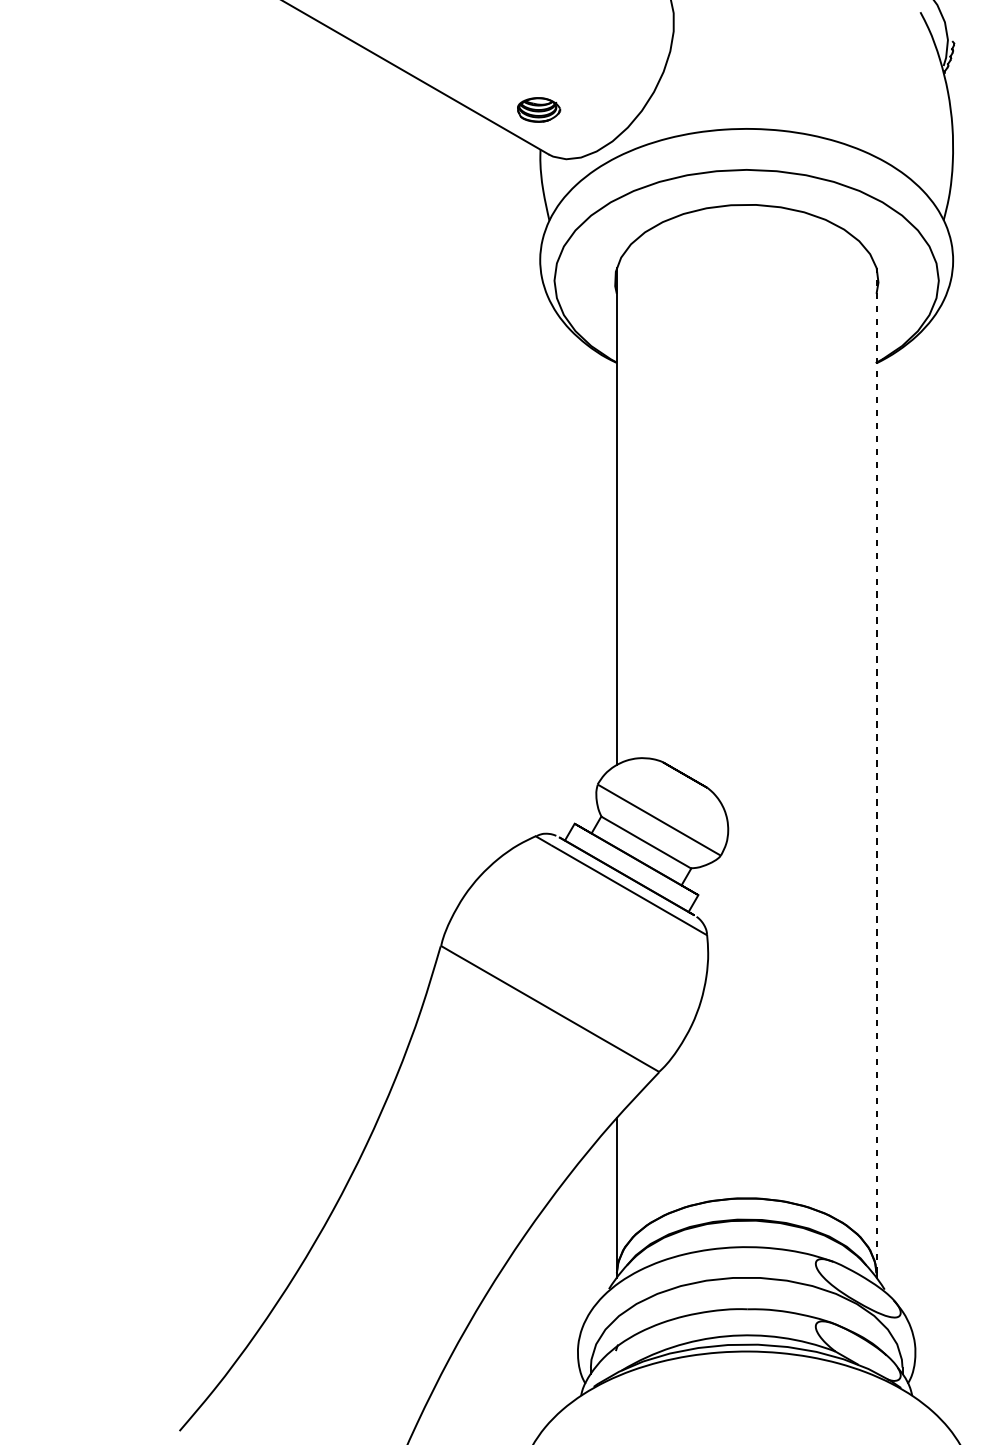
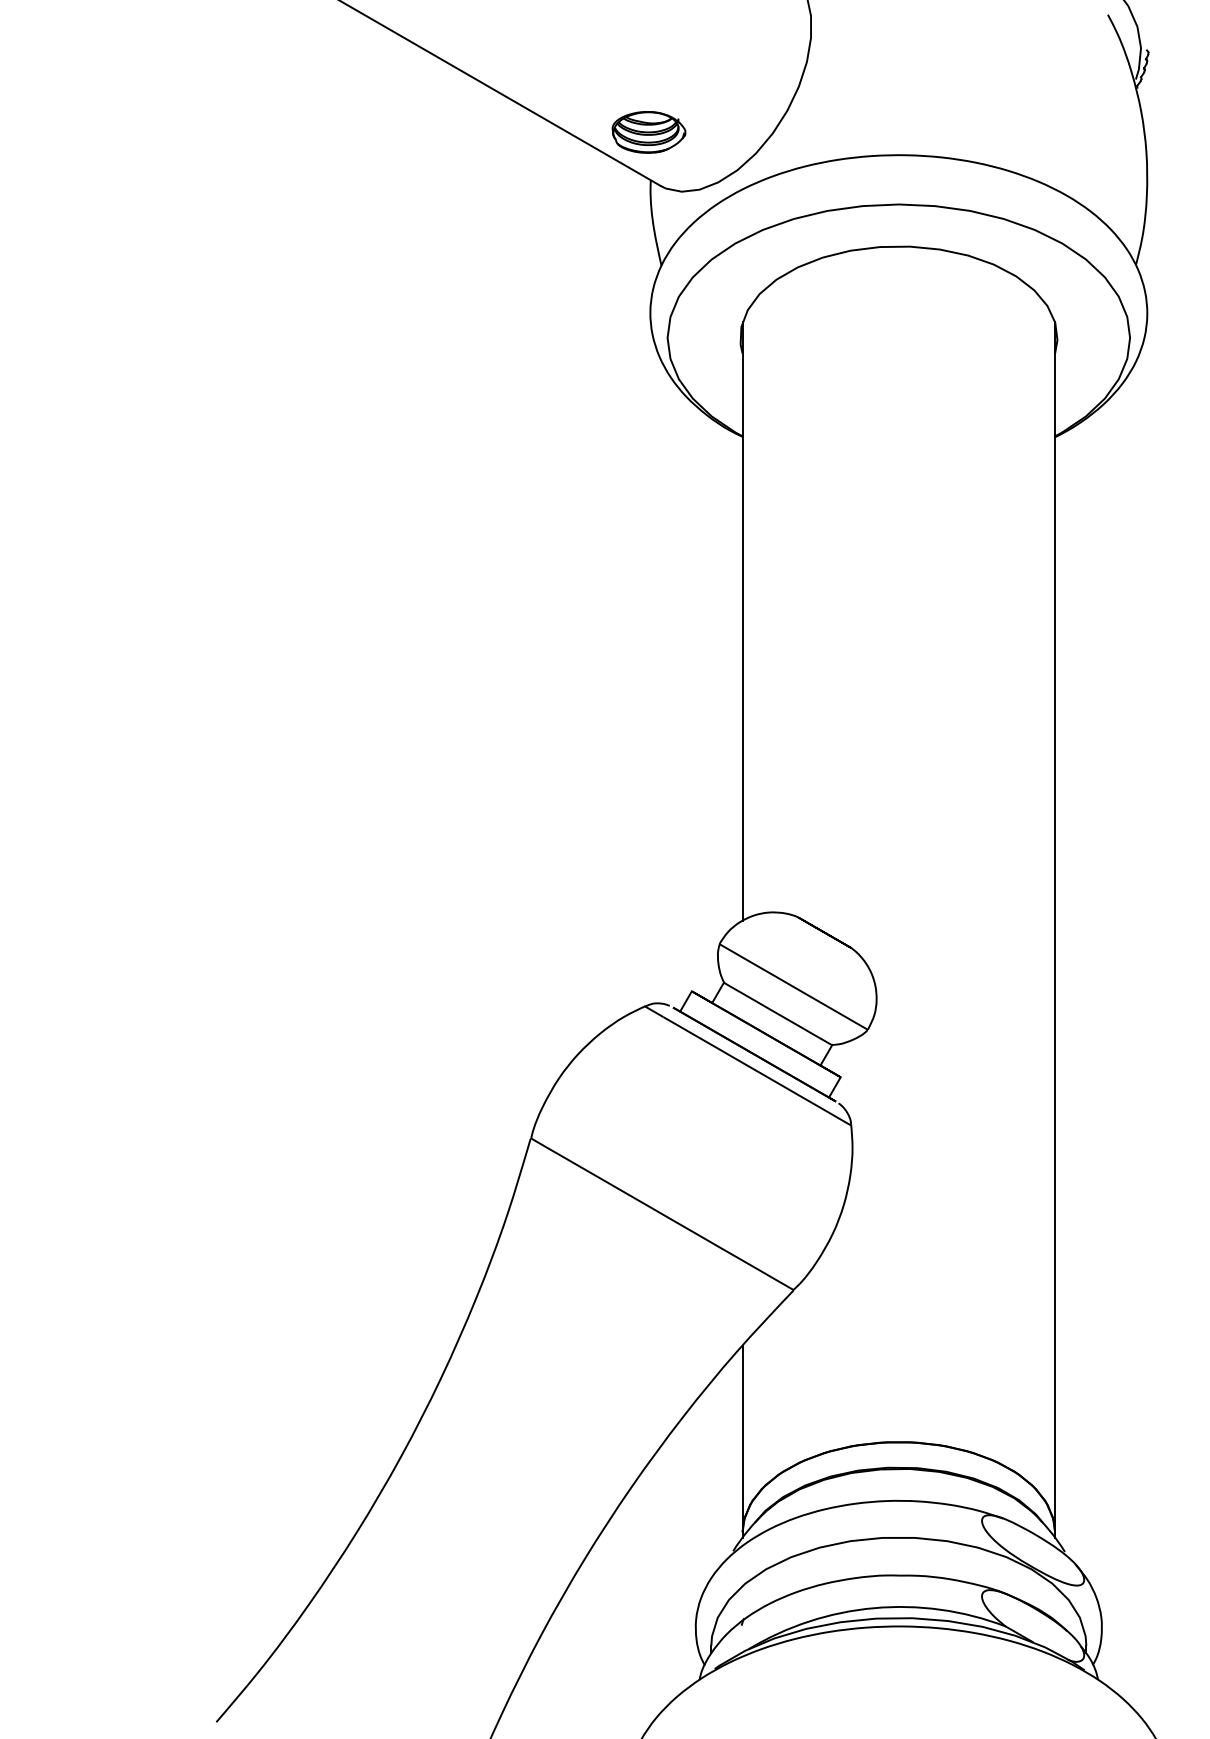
part: (538, 110) -> (648, 132), size x1.43
line: (876, 770) -> (1055, 927), dashed -> solid

